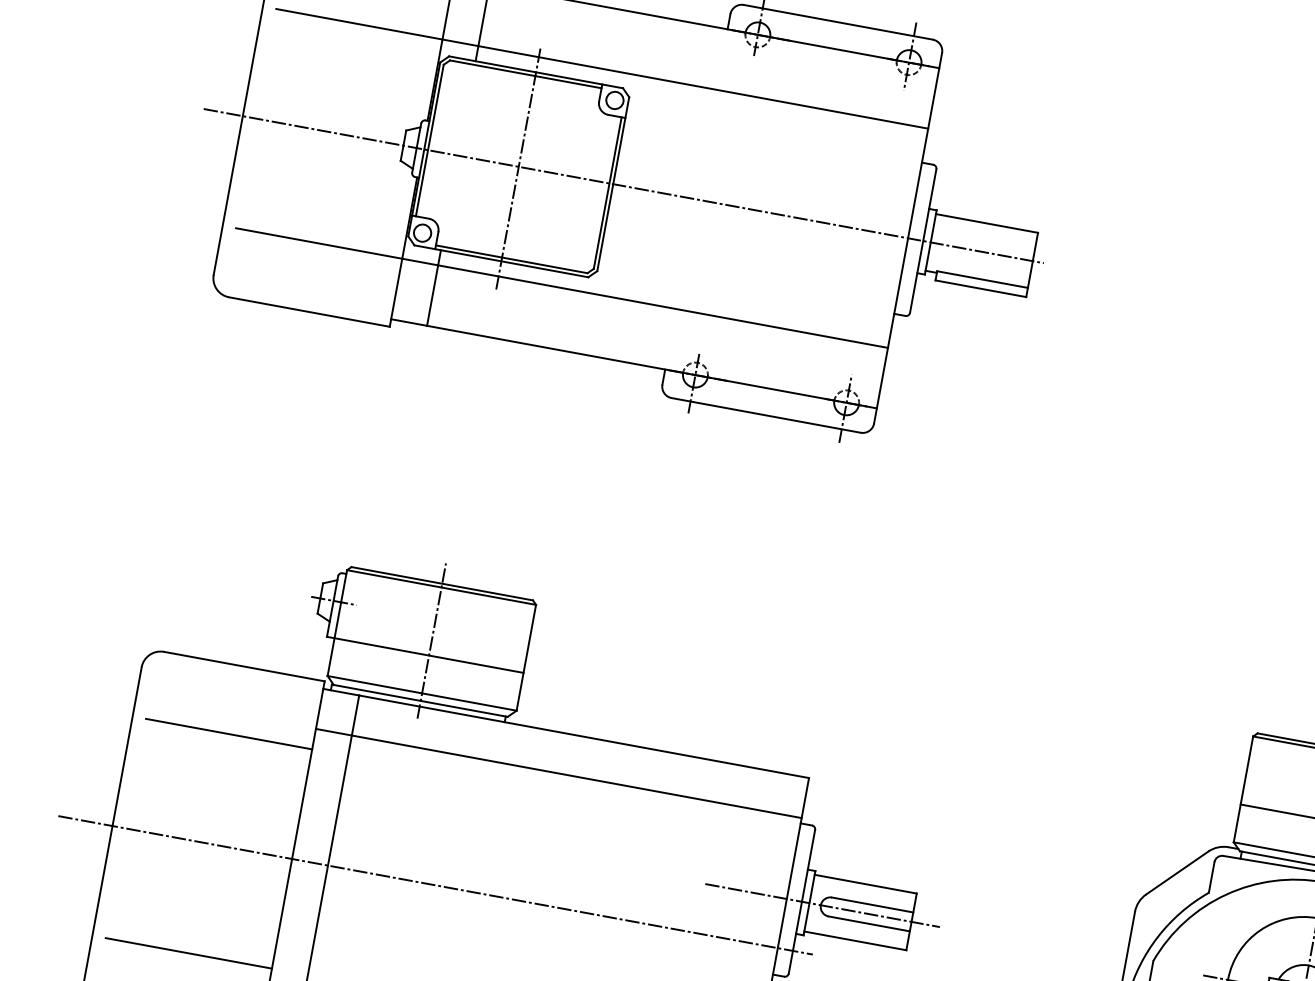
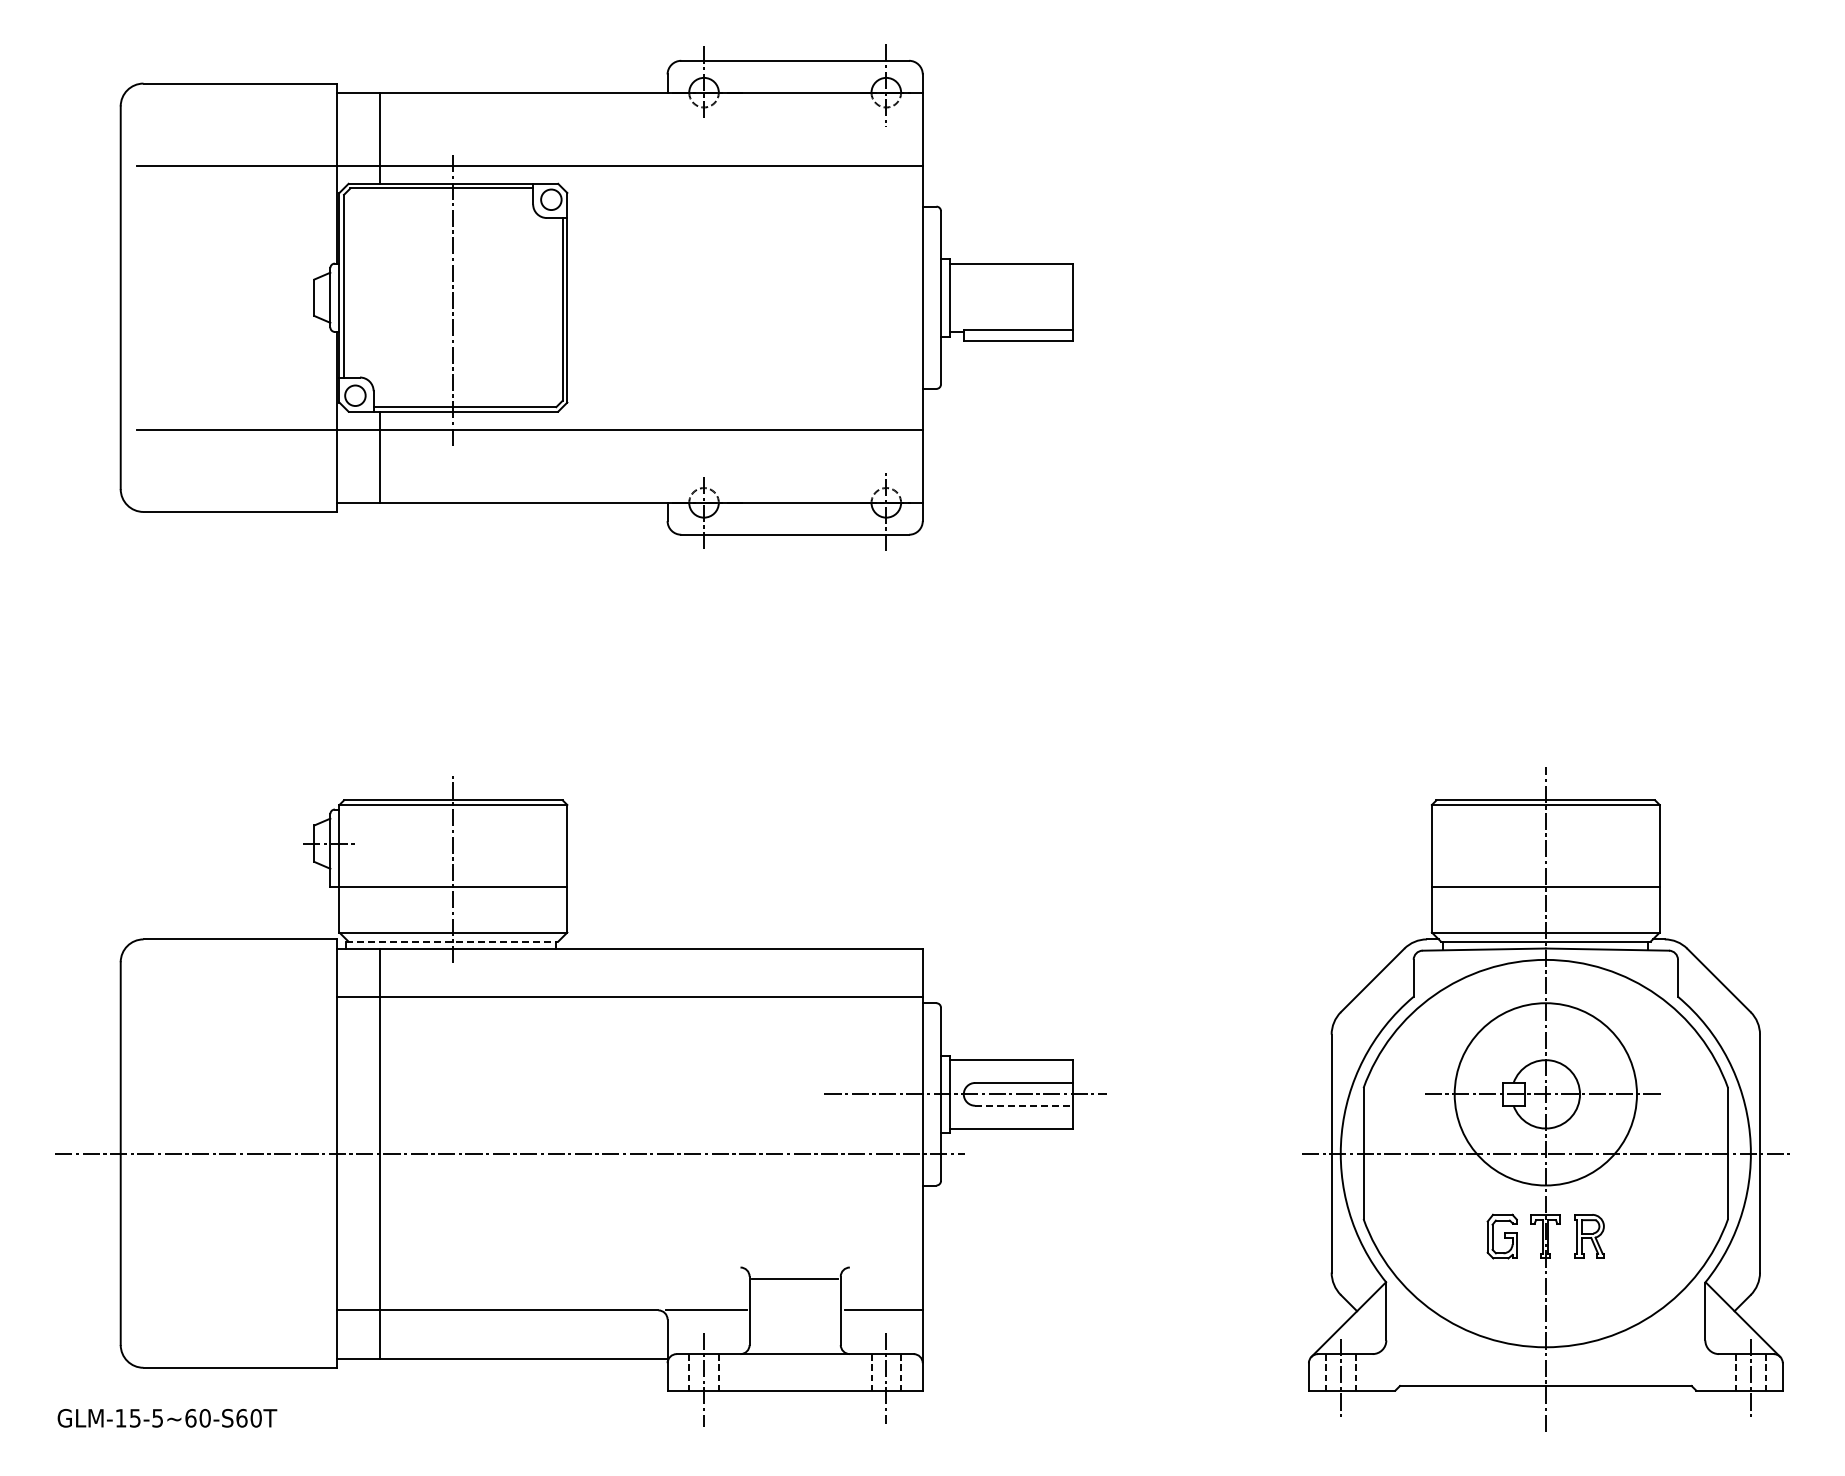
line: (623, 185) -> (579, 297), removed
line: (420, 700) -> (452, 941), solid -> dashed
line: (228, 734) -> (236, 1021), removed
line: (869, 923) -> (1024, 1105), solid -> dashed
line: (188, 953) -> (236, 1285), removed

